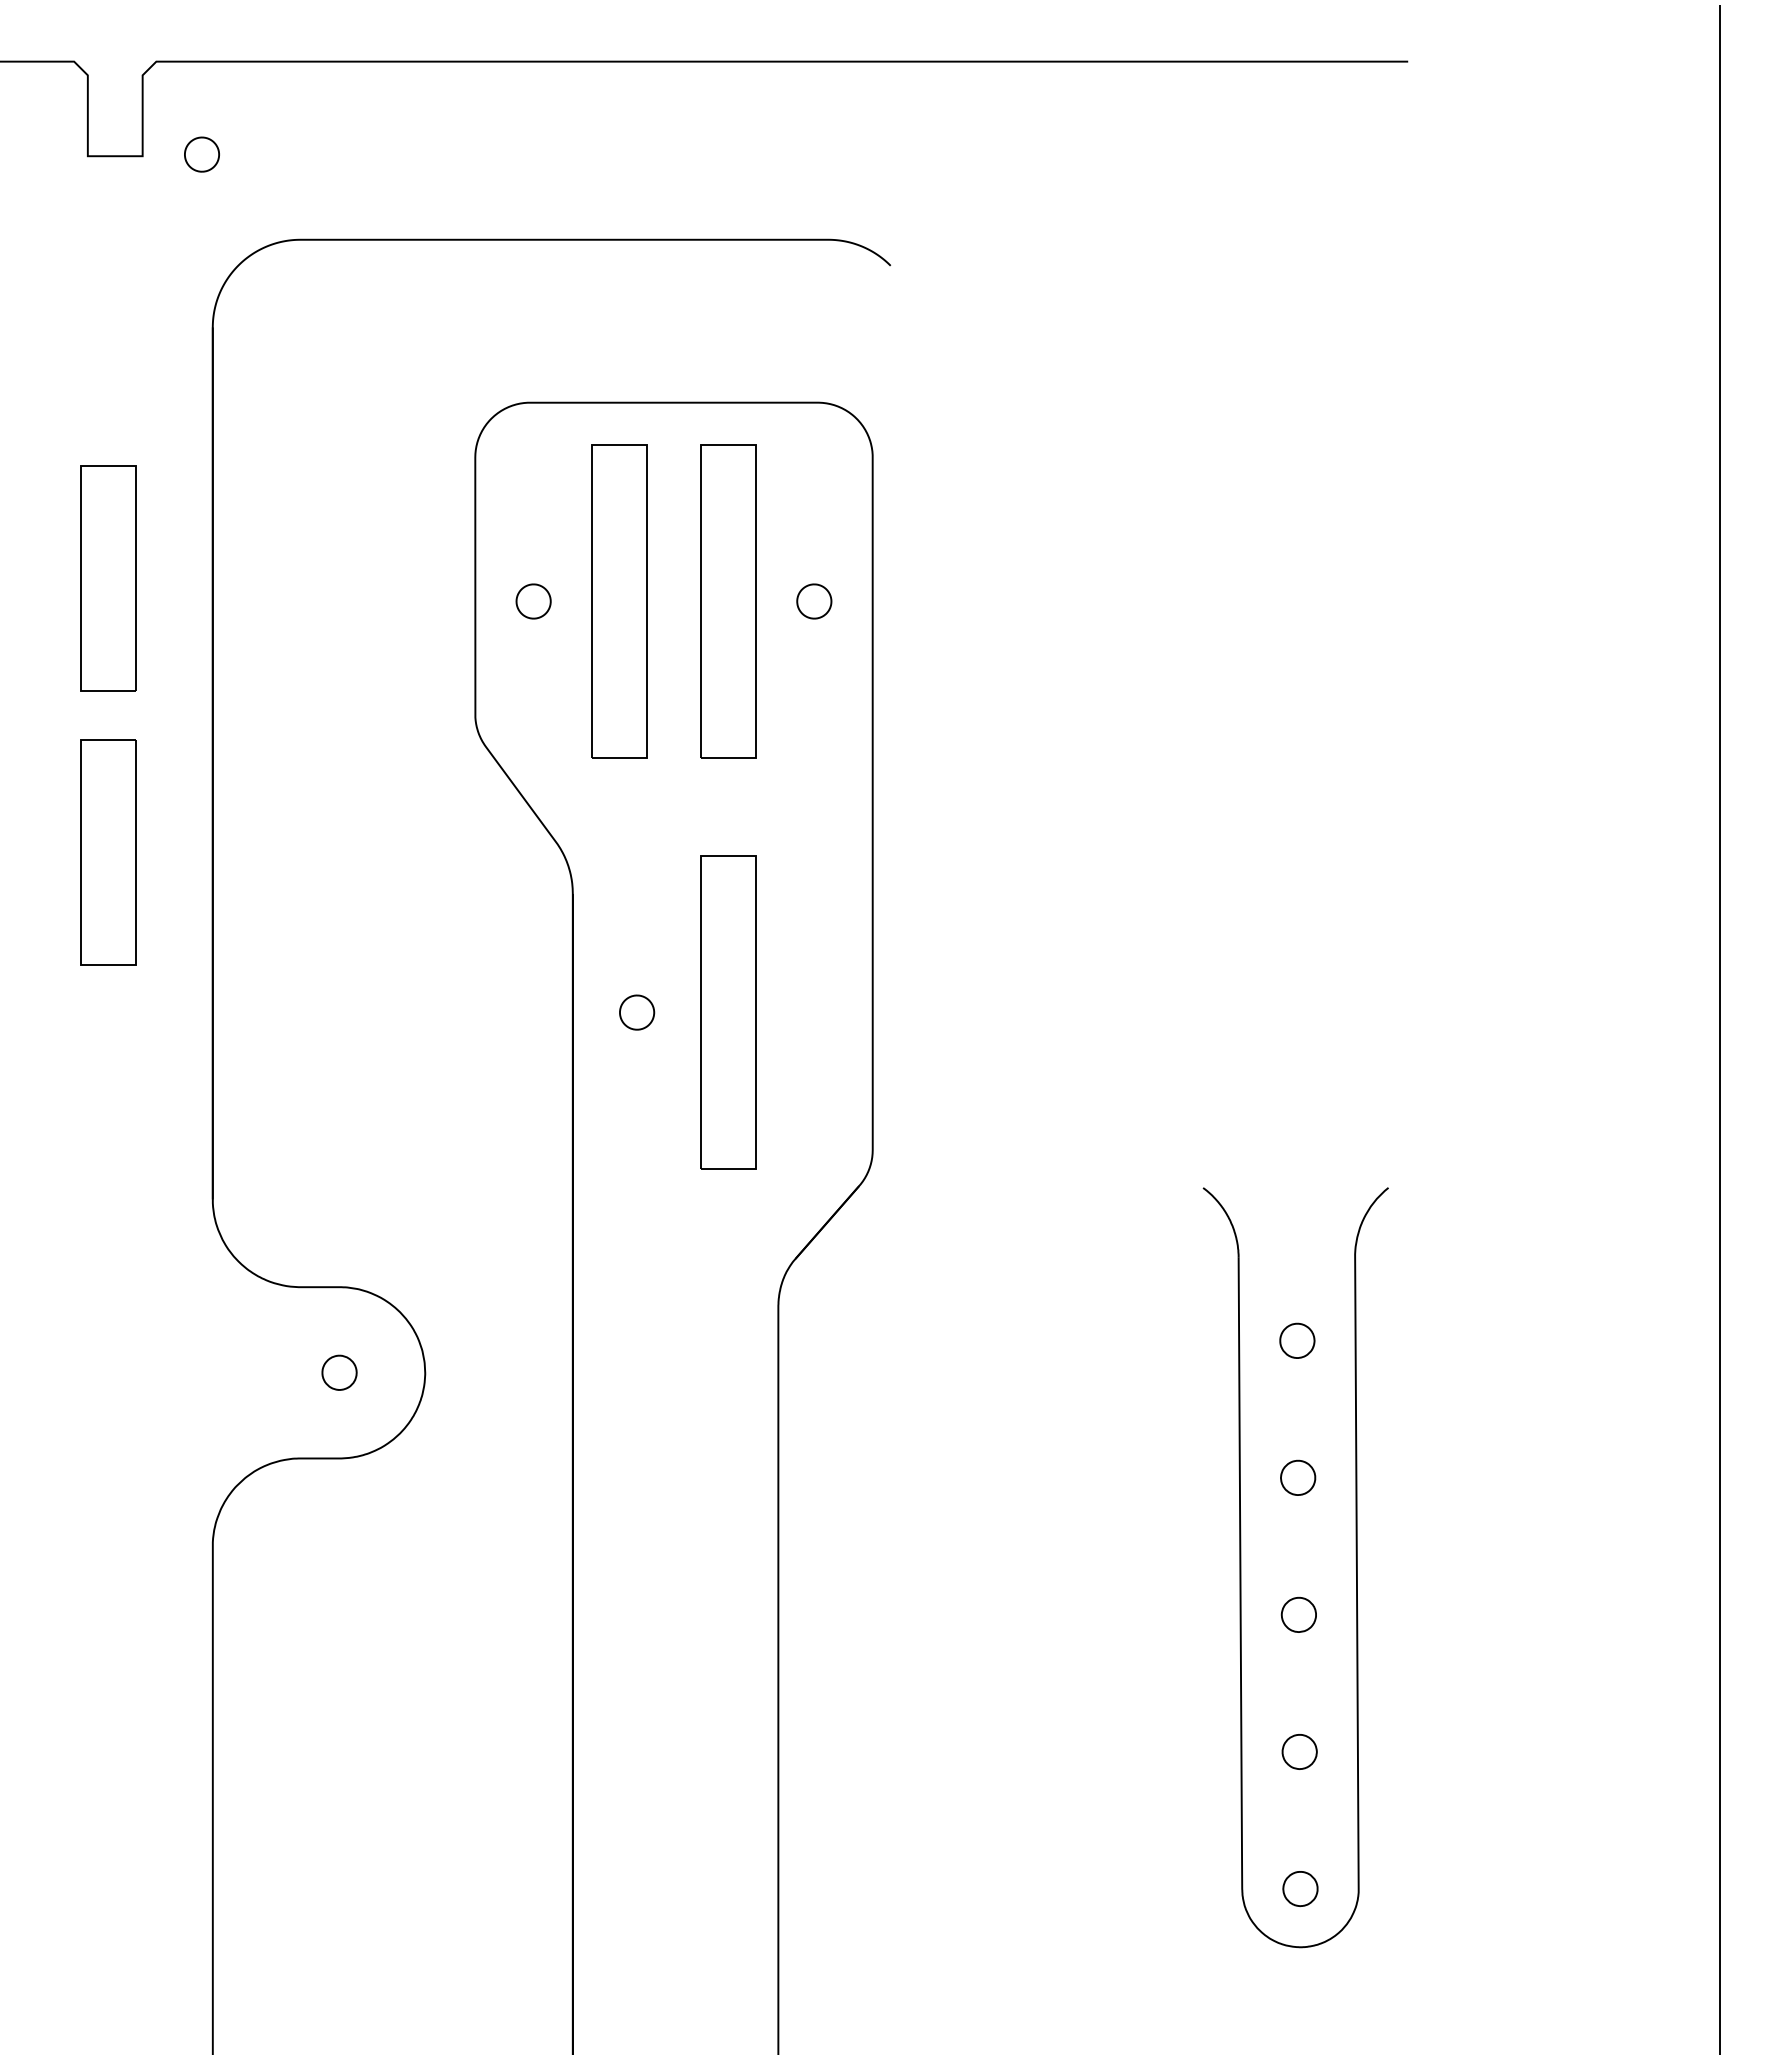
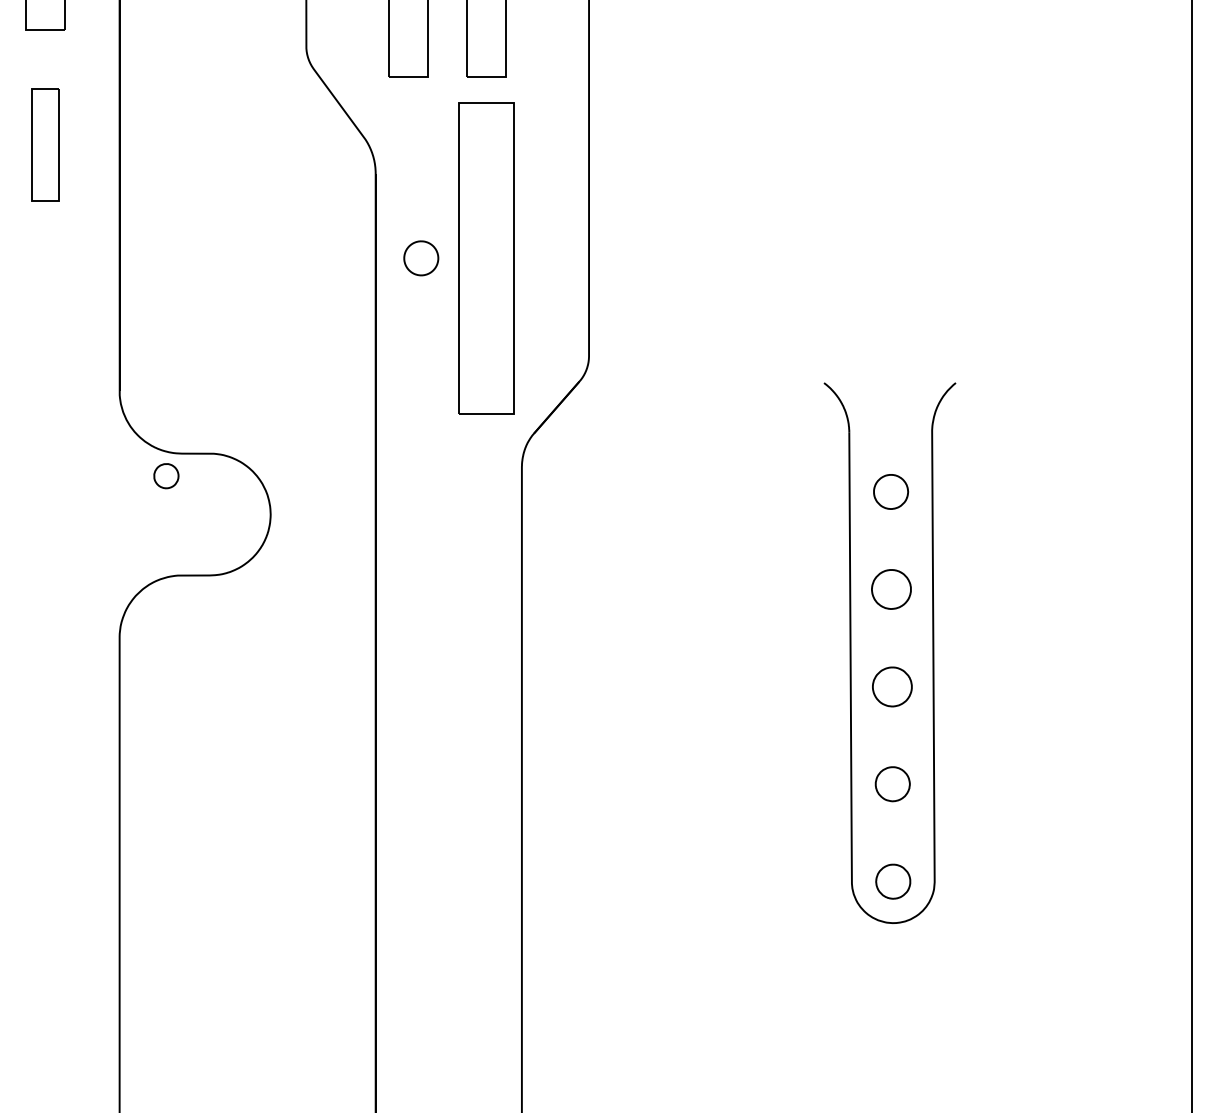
part: (108, 852) -> (45, 144), size x0.7
part: (637, 1012) -> (421, 258), size x1.4
part: (728, 1012) -> (486, 258), size x1.4
part: (1297, 1340) -> (891, 491), size x1.4
part: (339, 1372) -> (166, 475), moved
part: (1298, 1477) -> (891, 589), size x1.6
part: (1298, 1614) -> (891, 686), size x1.6
part: (1299, 1751) -> (892, 783), size x1.4
part: (1300, 1888) -> (893, 881), size x1.4

